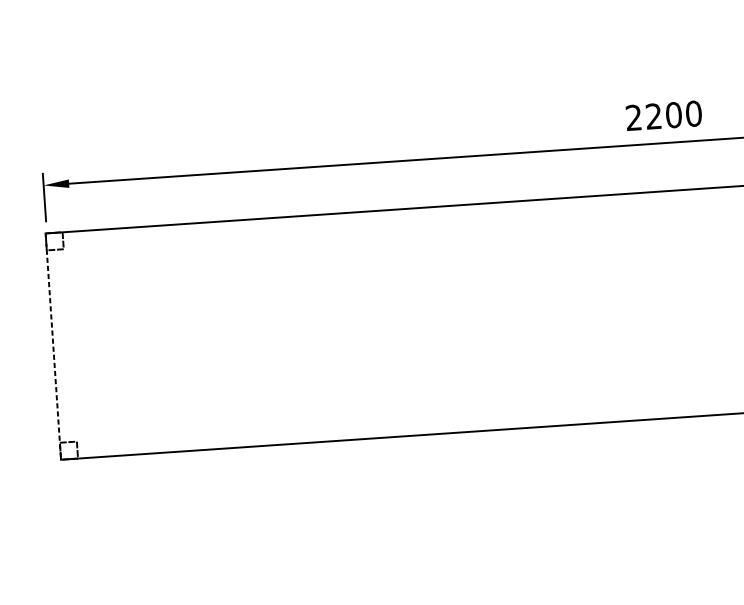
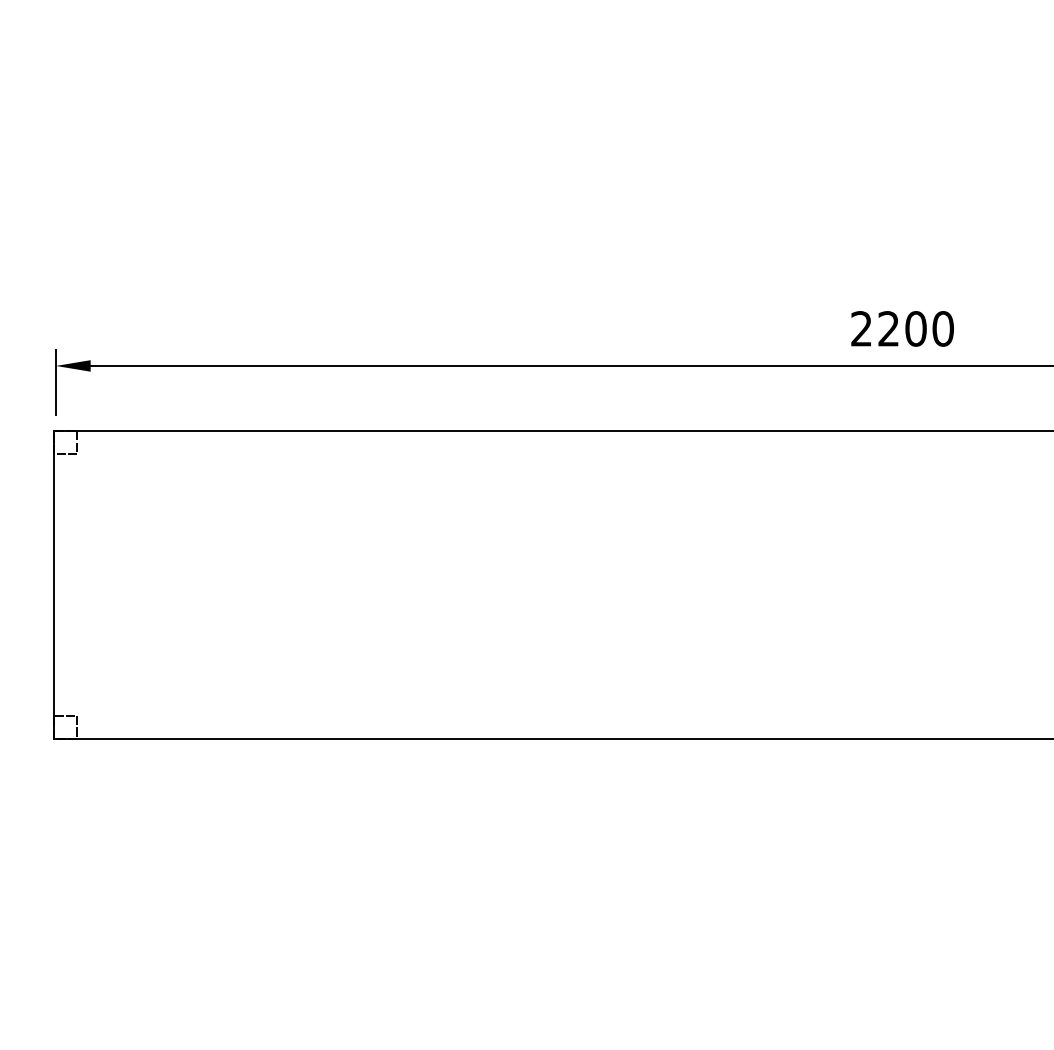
line: (53, 346) -> (54, 585), dashed -> solid

